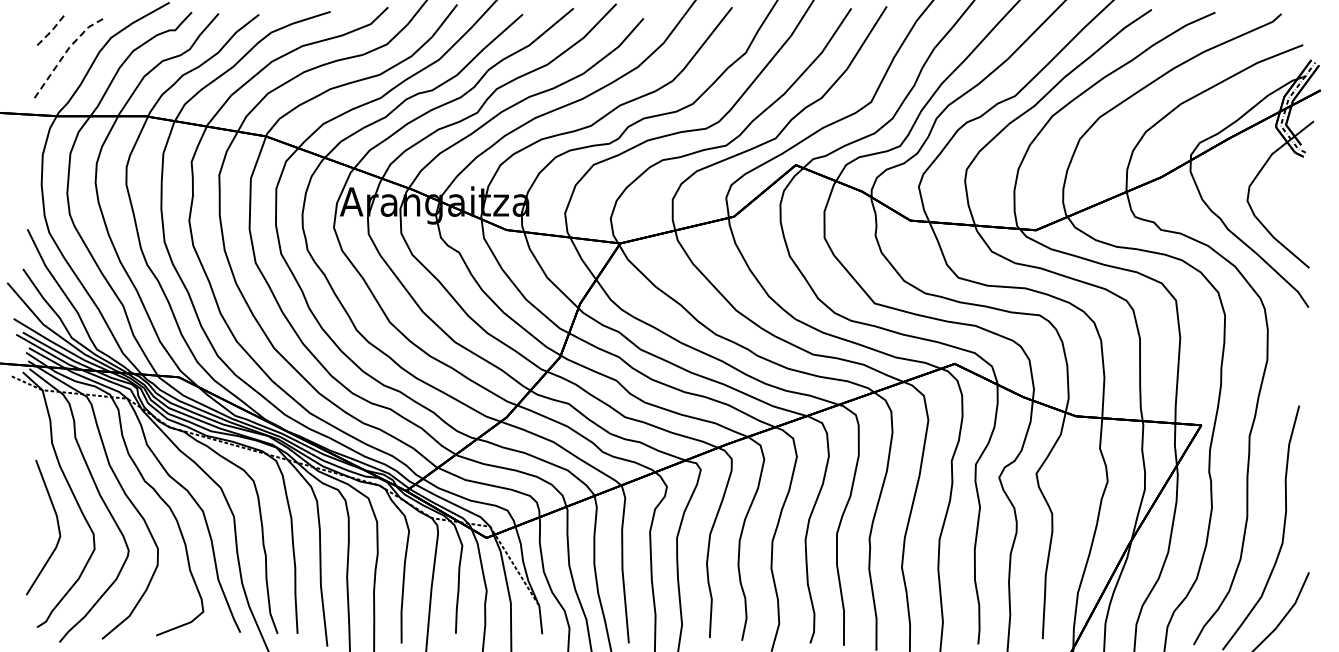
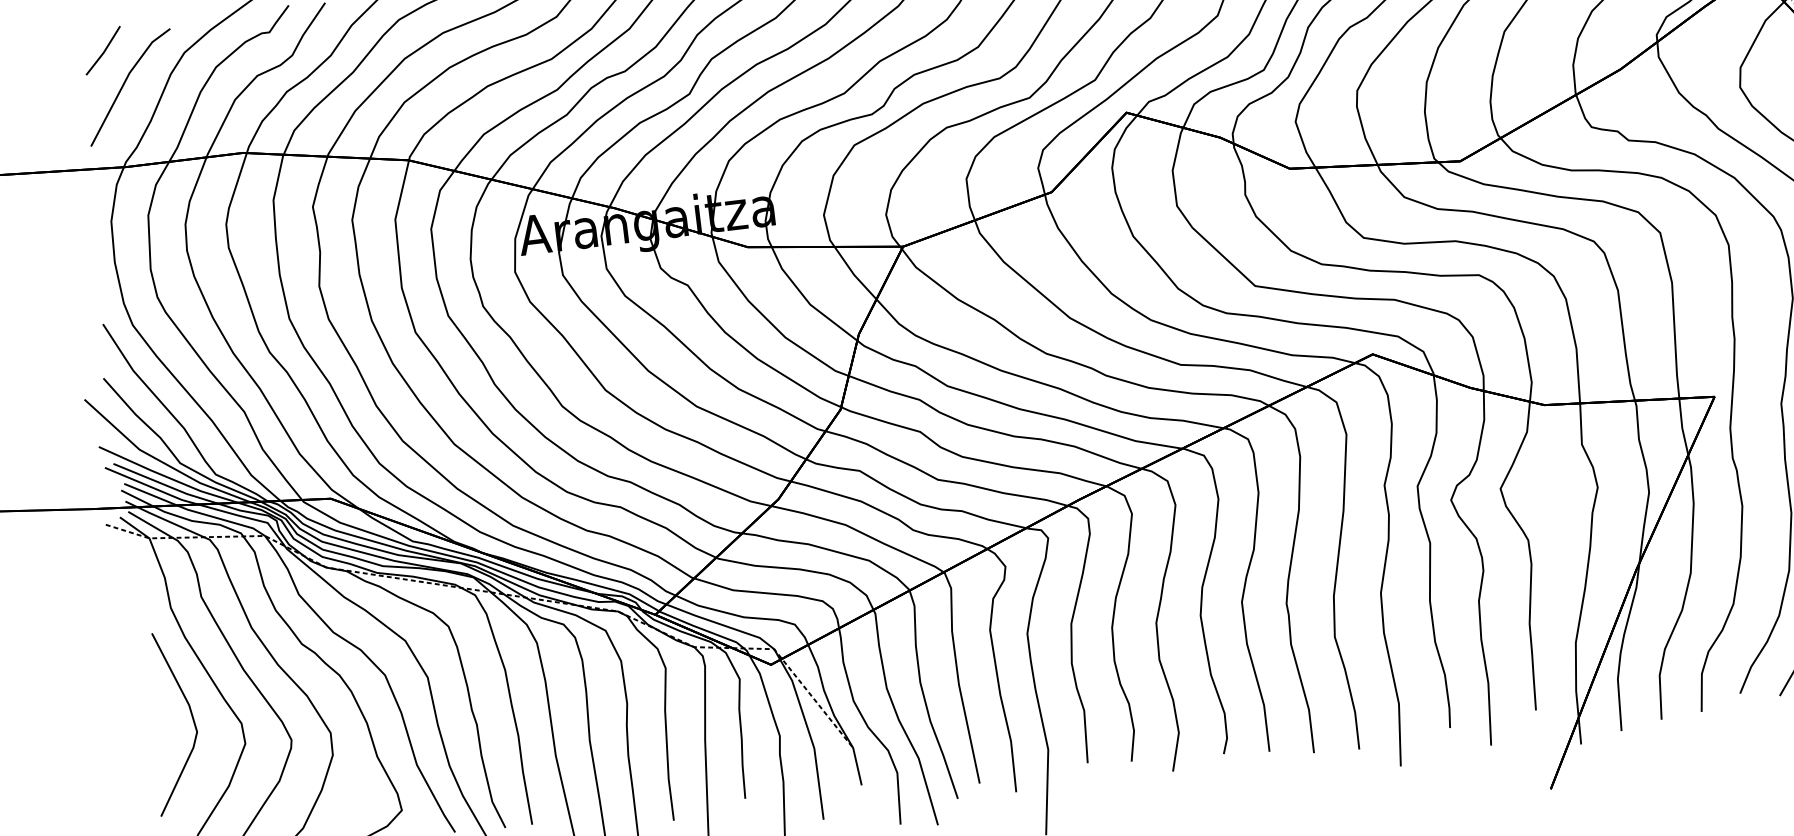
line: (52, 30) -> (104, 52), dashed -> solid
line: (65, 53) -> (125, 81), dashed -> solid

